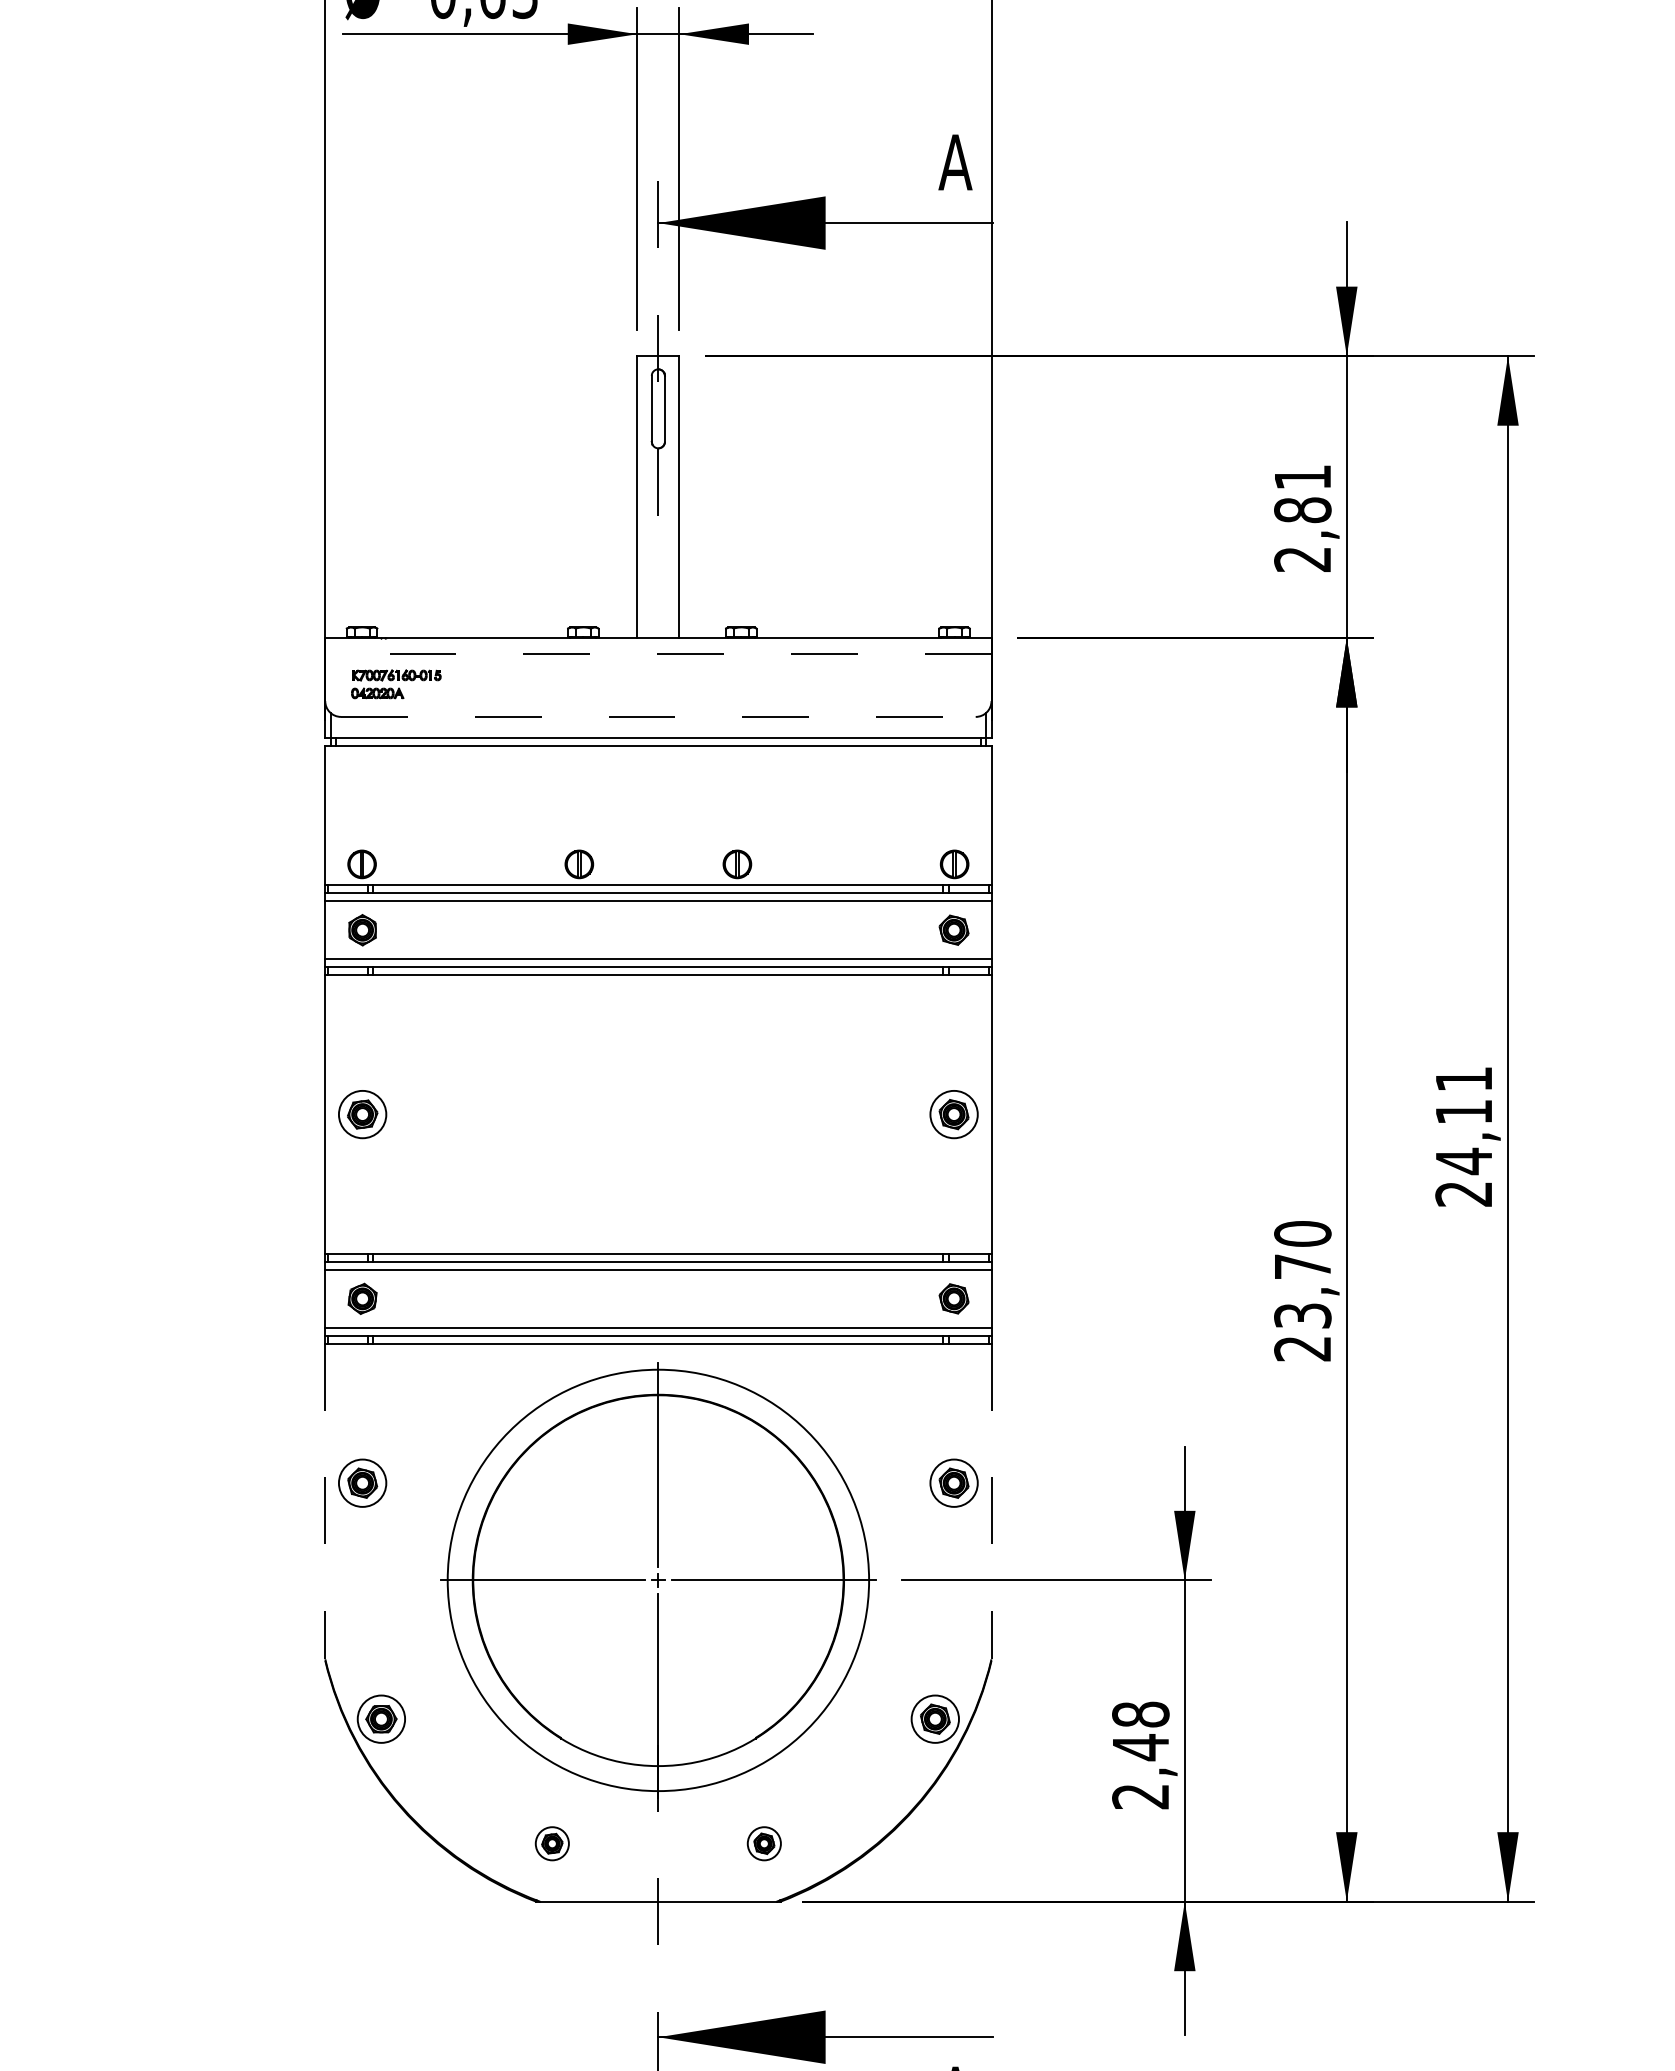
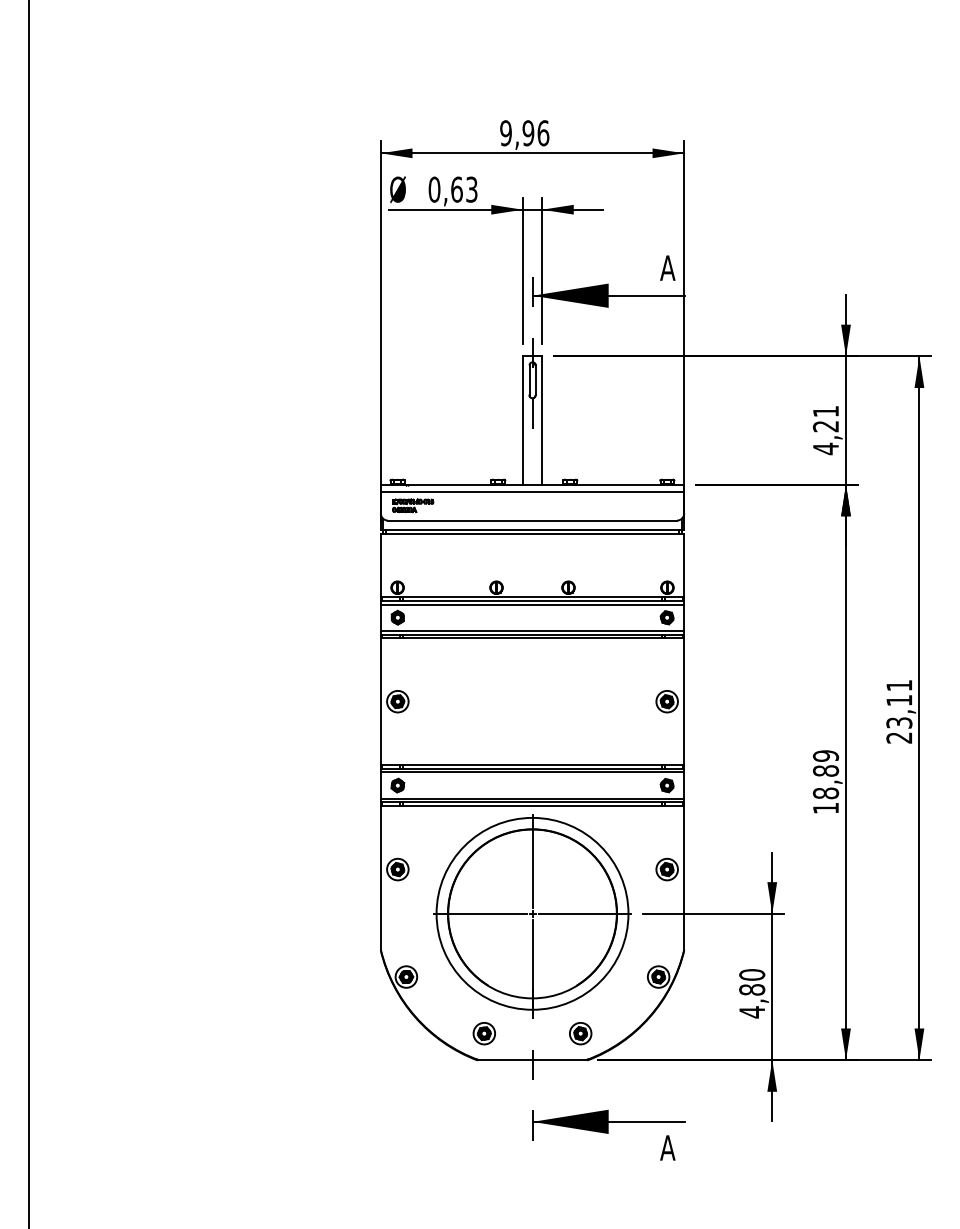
text: (1301, 534) -> (825, 437), 2,81 -> 4,21
line: (658, 652) -> (532, 491), dashed -> solid
line: (658, 716) -> (532, 520), dashed -> solid
text: (1464, 1160) -> (899, 722), 24,11 -> 23,11
text: (1301, 1291) -> (825, 782), 23,70 -> 18,89
line: (324, 1500) -> (380, 877), dashed -> solid
line: (992, 1500) -> (684, 877), dashed -> solid
text: (1141, 1755) -> (752, 993), 2,48 -> 4,80
part: (550, 1843) -> (483, 1033), size x1.43
part: (763, 1843) -> (580, 1033), size x1.43

